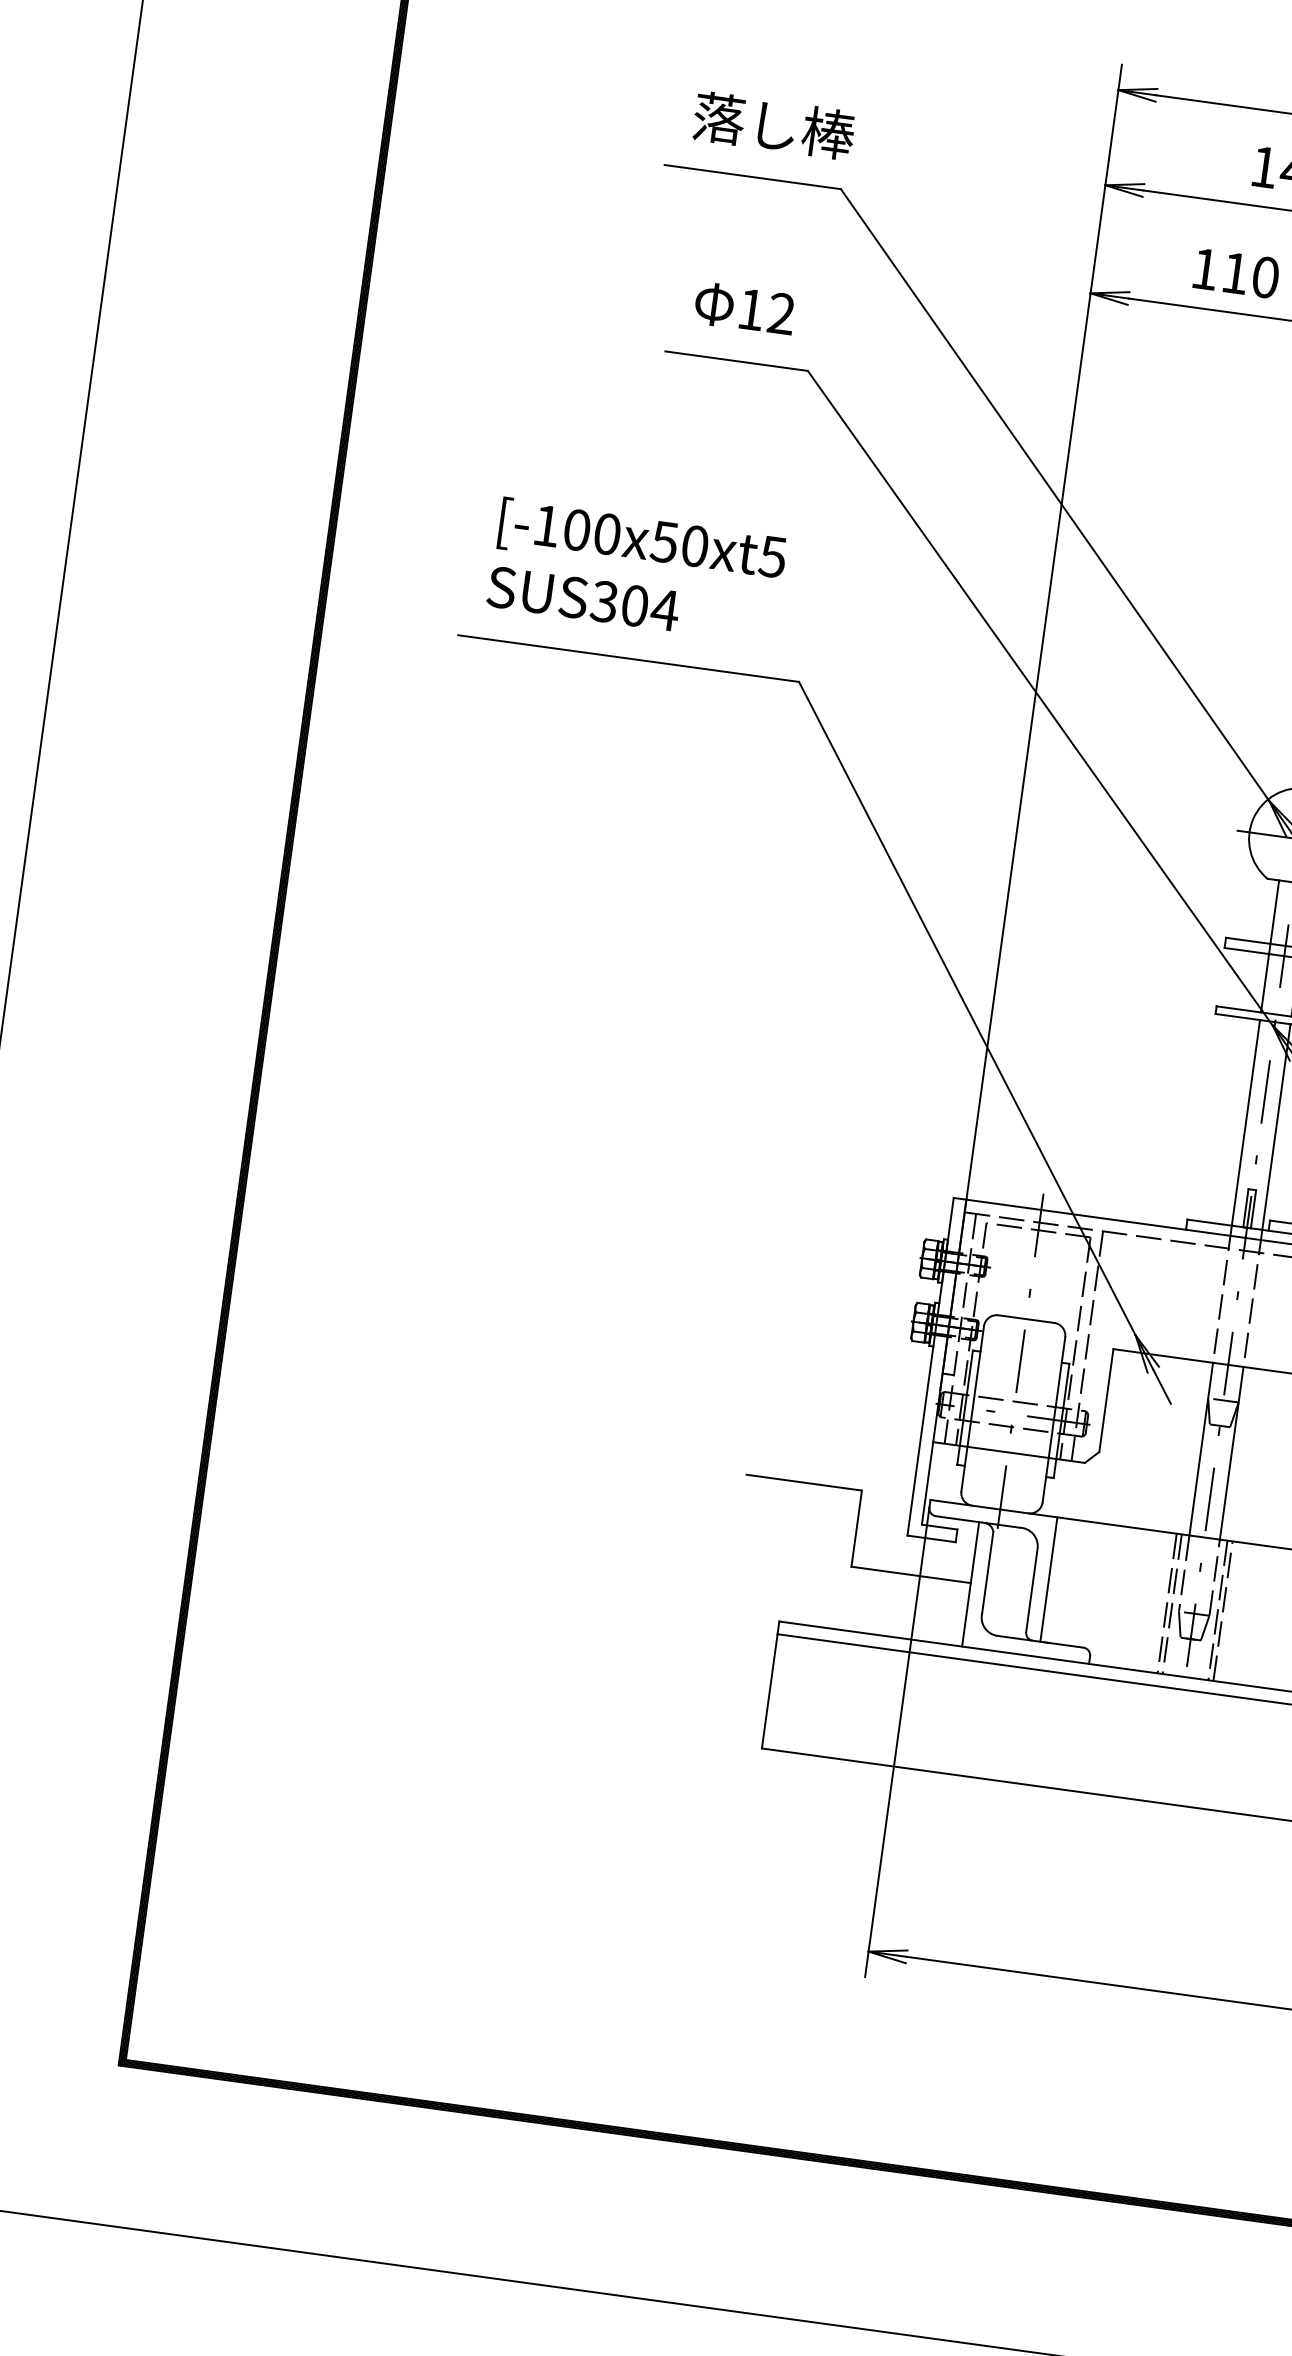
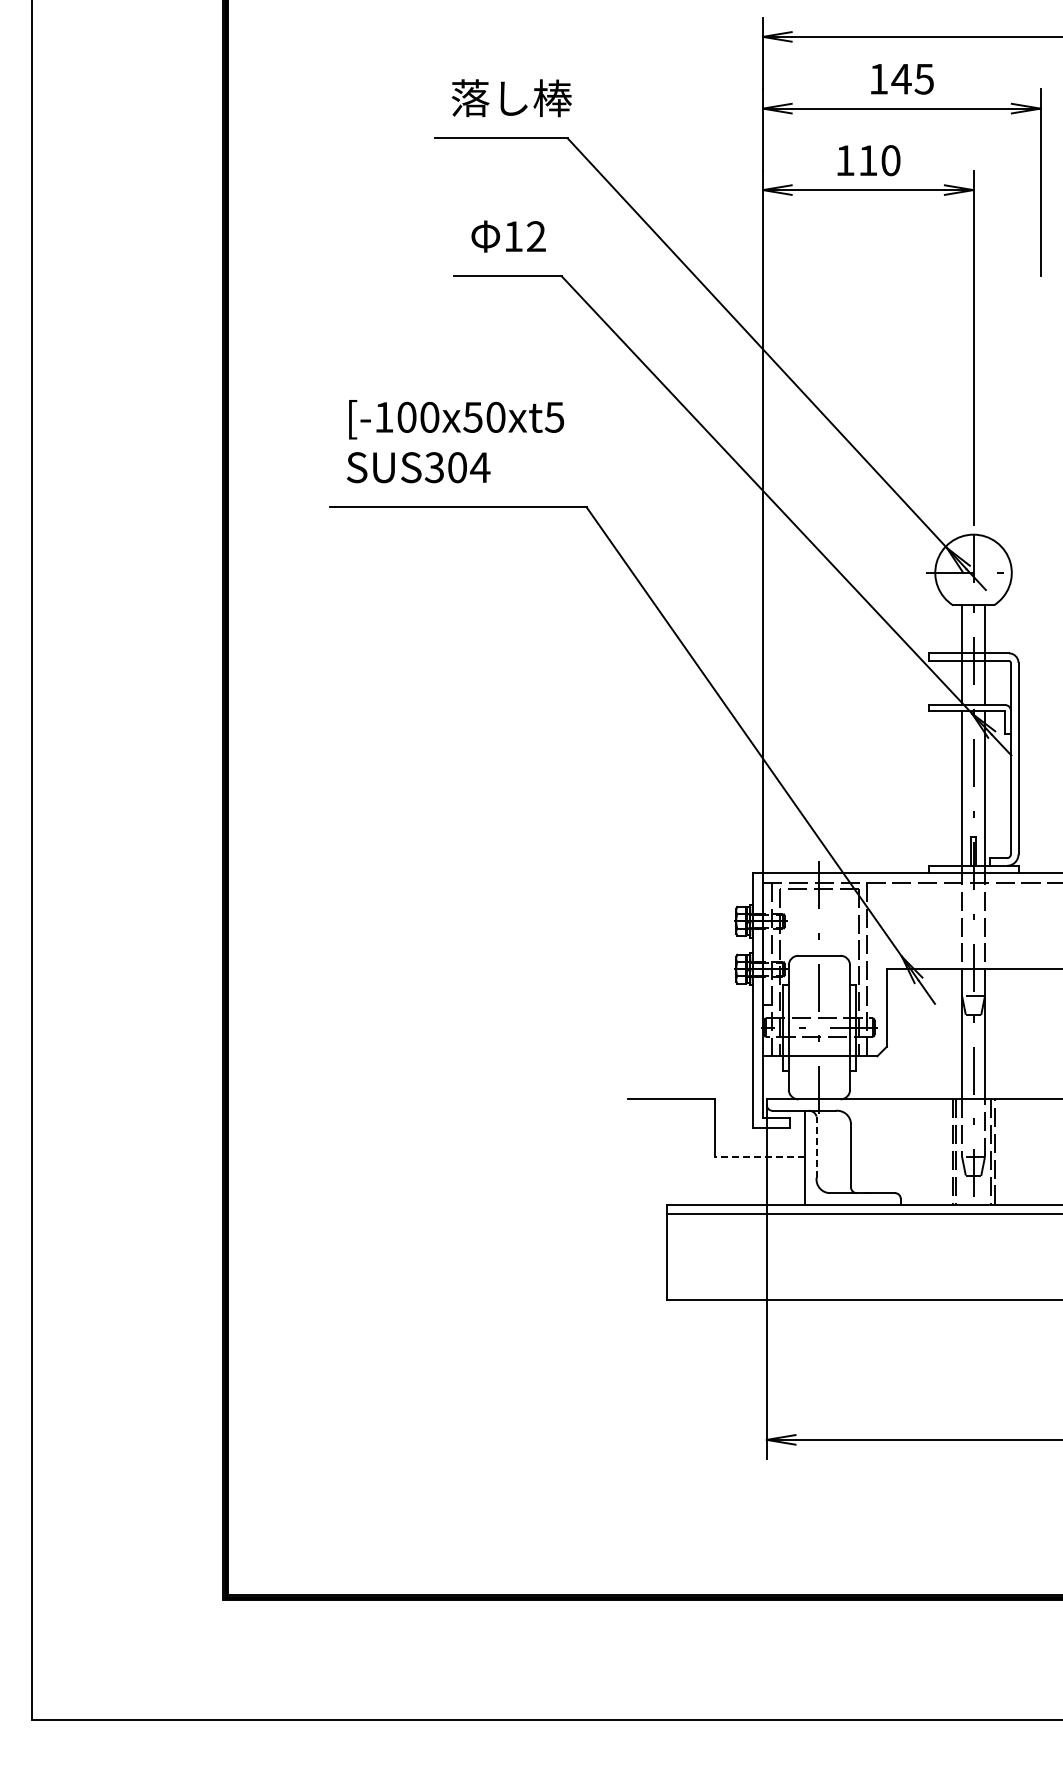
line: (987, 1572) -> (816, 1147), solid -> dashed
line: (911, 1574) -> (760, 1156), solid -> dashed
line: (1048, 1579) -> (862, 1146), removed

